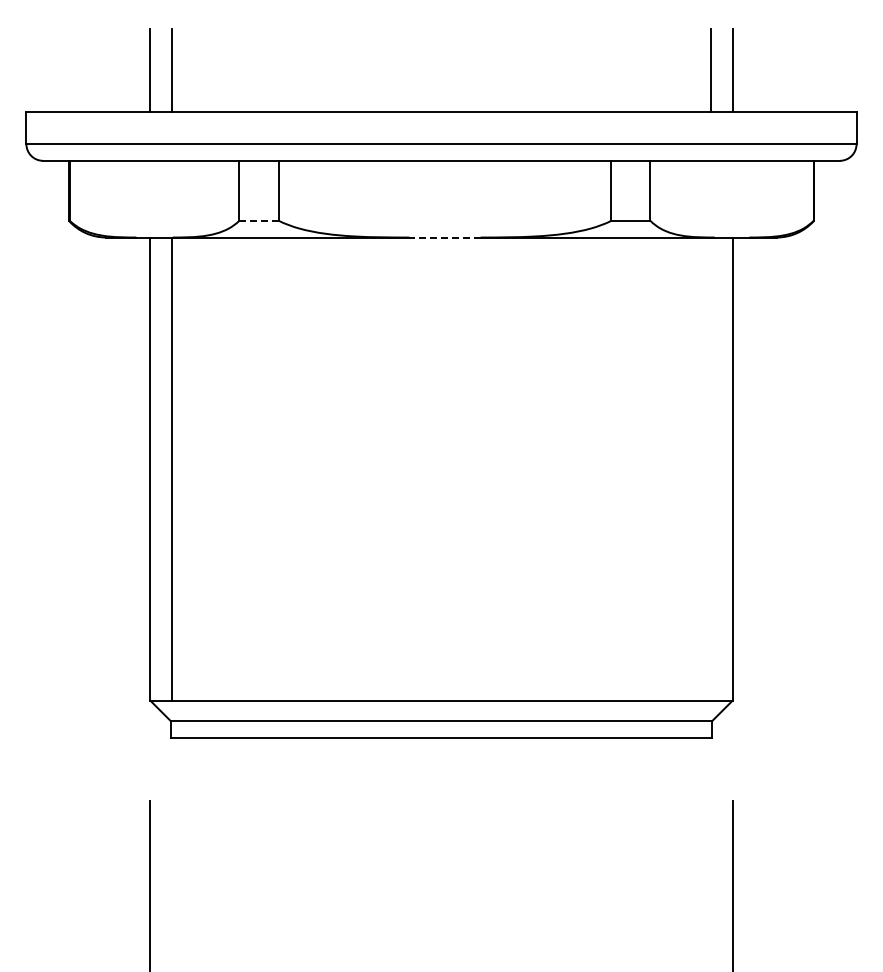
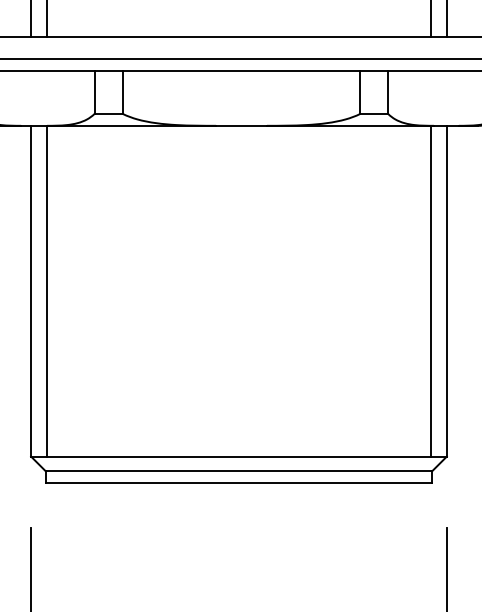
line: (259, 220) -> (109, 113), dashed -> solid
line: (445, 237) -> (241, 125), dashed -> solid
line: (710, 468) -> (431, 290), added

